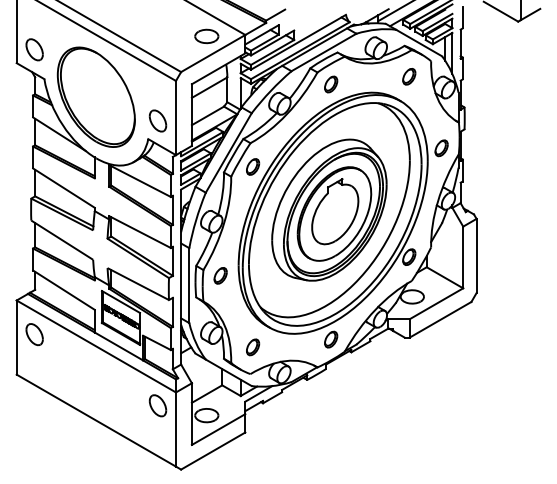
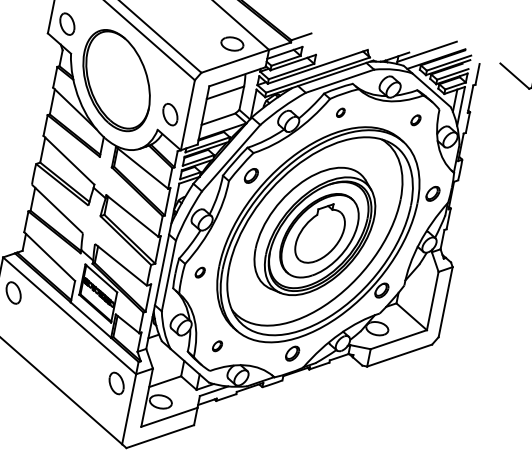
part: (409, 76) -> (416, 120), size x0.7
part: (331, 84) -> (341, 112), size x0.6
part: (220, 275) -> (200, 272), size x0.7
part: (253, 347) -> (217, 346), size x0.7

